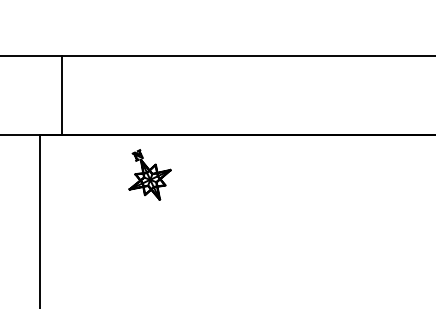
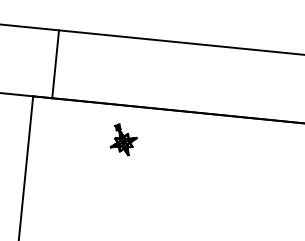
part: (149, 174) -> (123, 139), size x0.7

